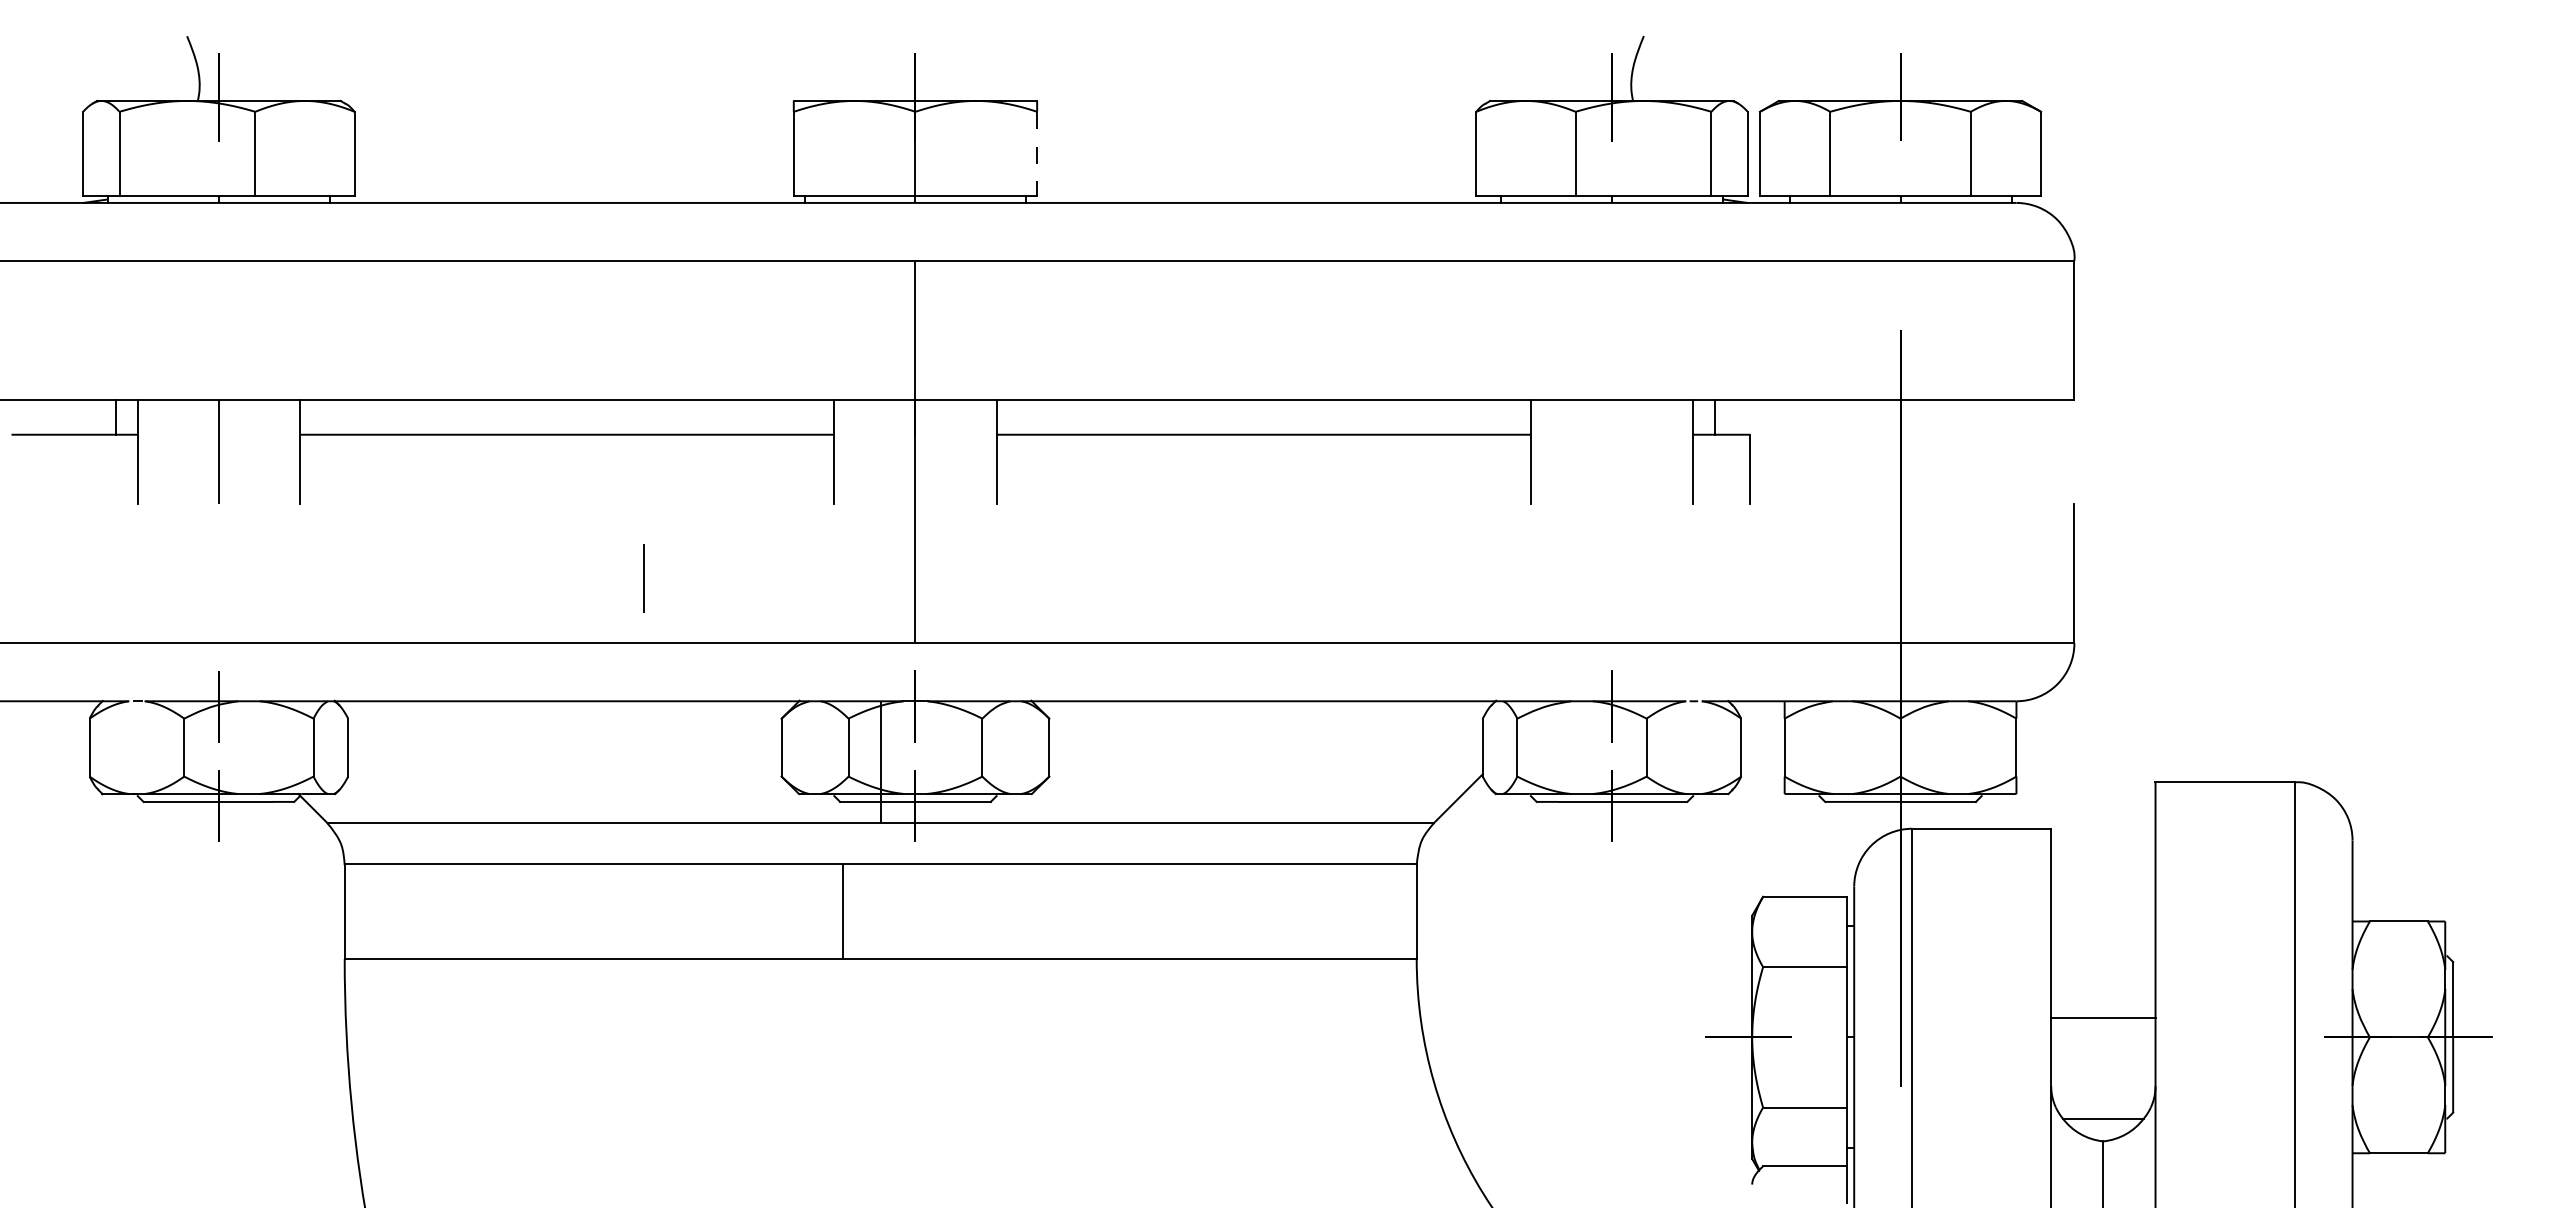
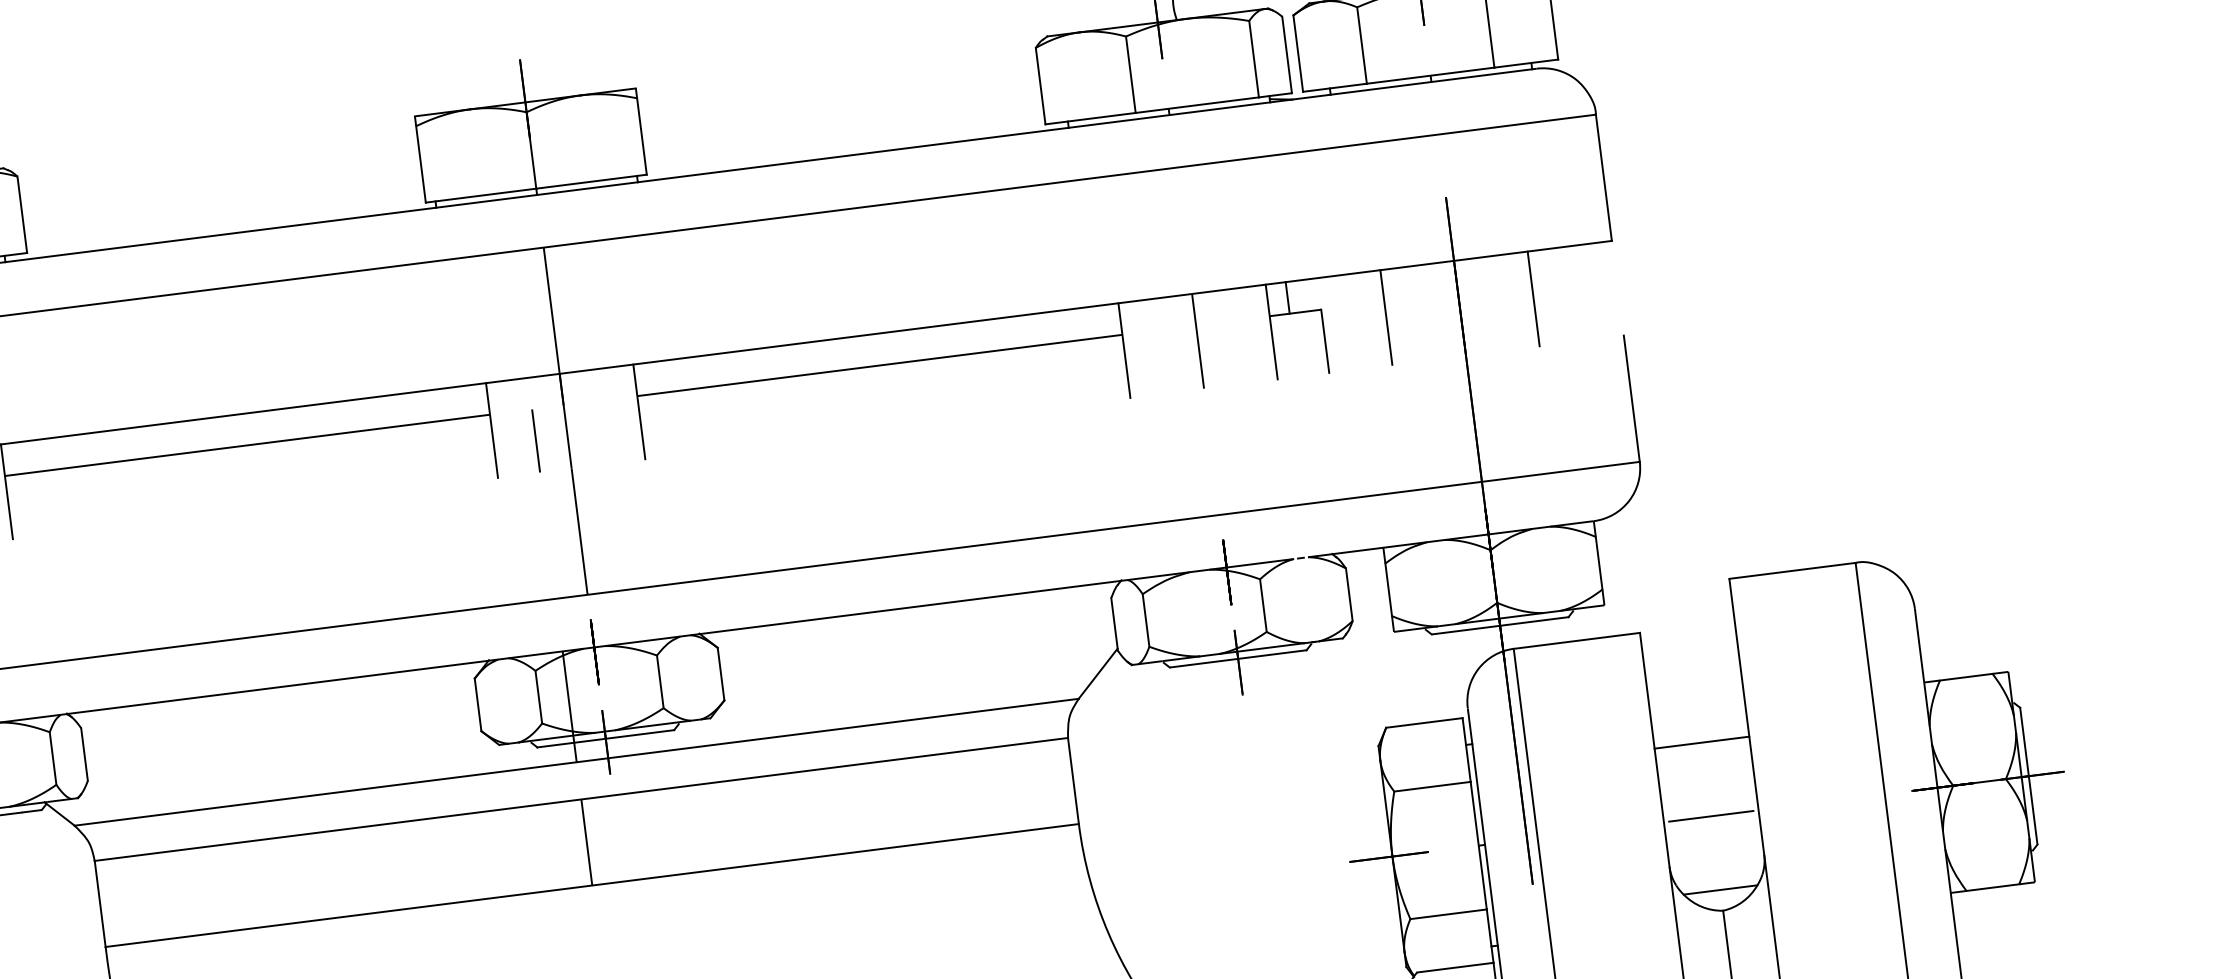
line: (1037, 154) -> (642, 137), dashed -> solid
line: (1612, 451) -> (1198, 340), added
line: (1819, 451) -> (1386, 316), added
line: (1981, 451) -> (1533, 298), added
line: (643, 578) -> (535, 441), moved
line: (842, 911) -> (586, 842), moved
line: (2103, 1018) -> (1702, 742), moved
line: (2102, 1037) -> (1710, 816), added

